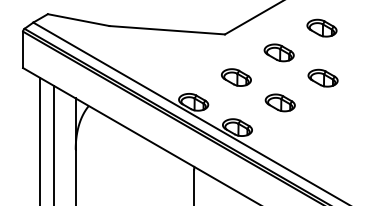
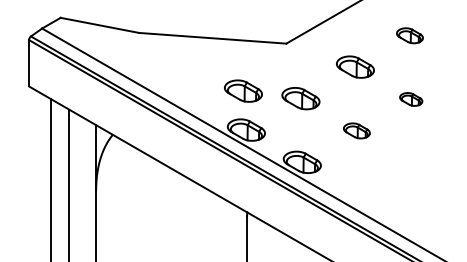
part: (321, 28) -> (409, 35), size x0.7
part: (191, 71) -> (243, 90), added
part: (322, 78) -> (410, 99), size x0.6
part: (280, 102) -> (356, 130), size x0.7

